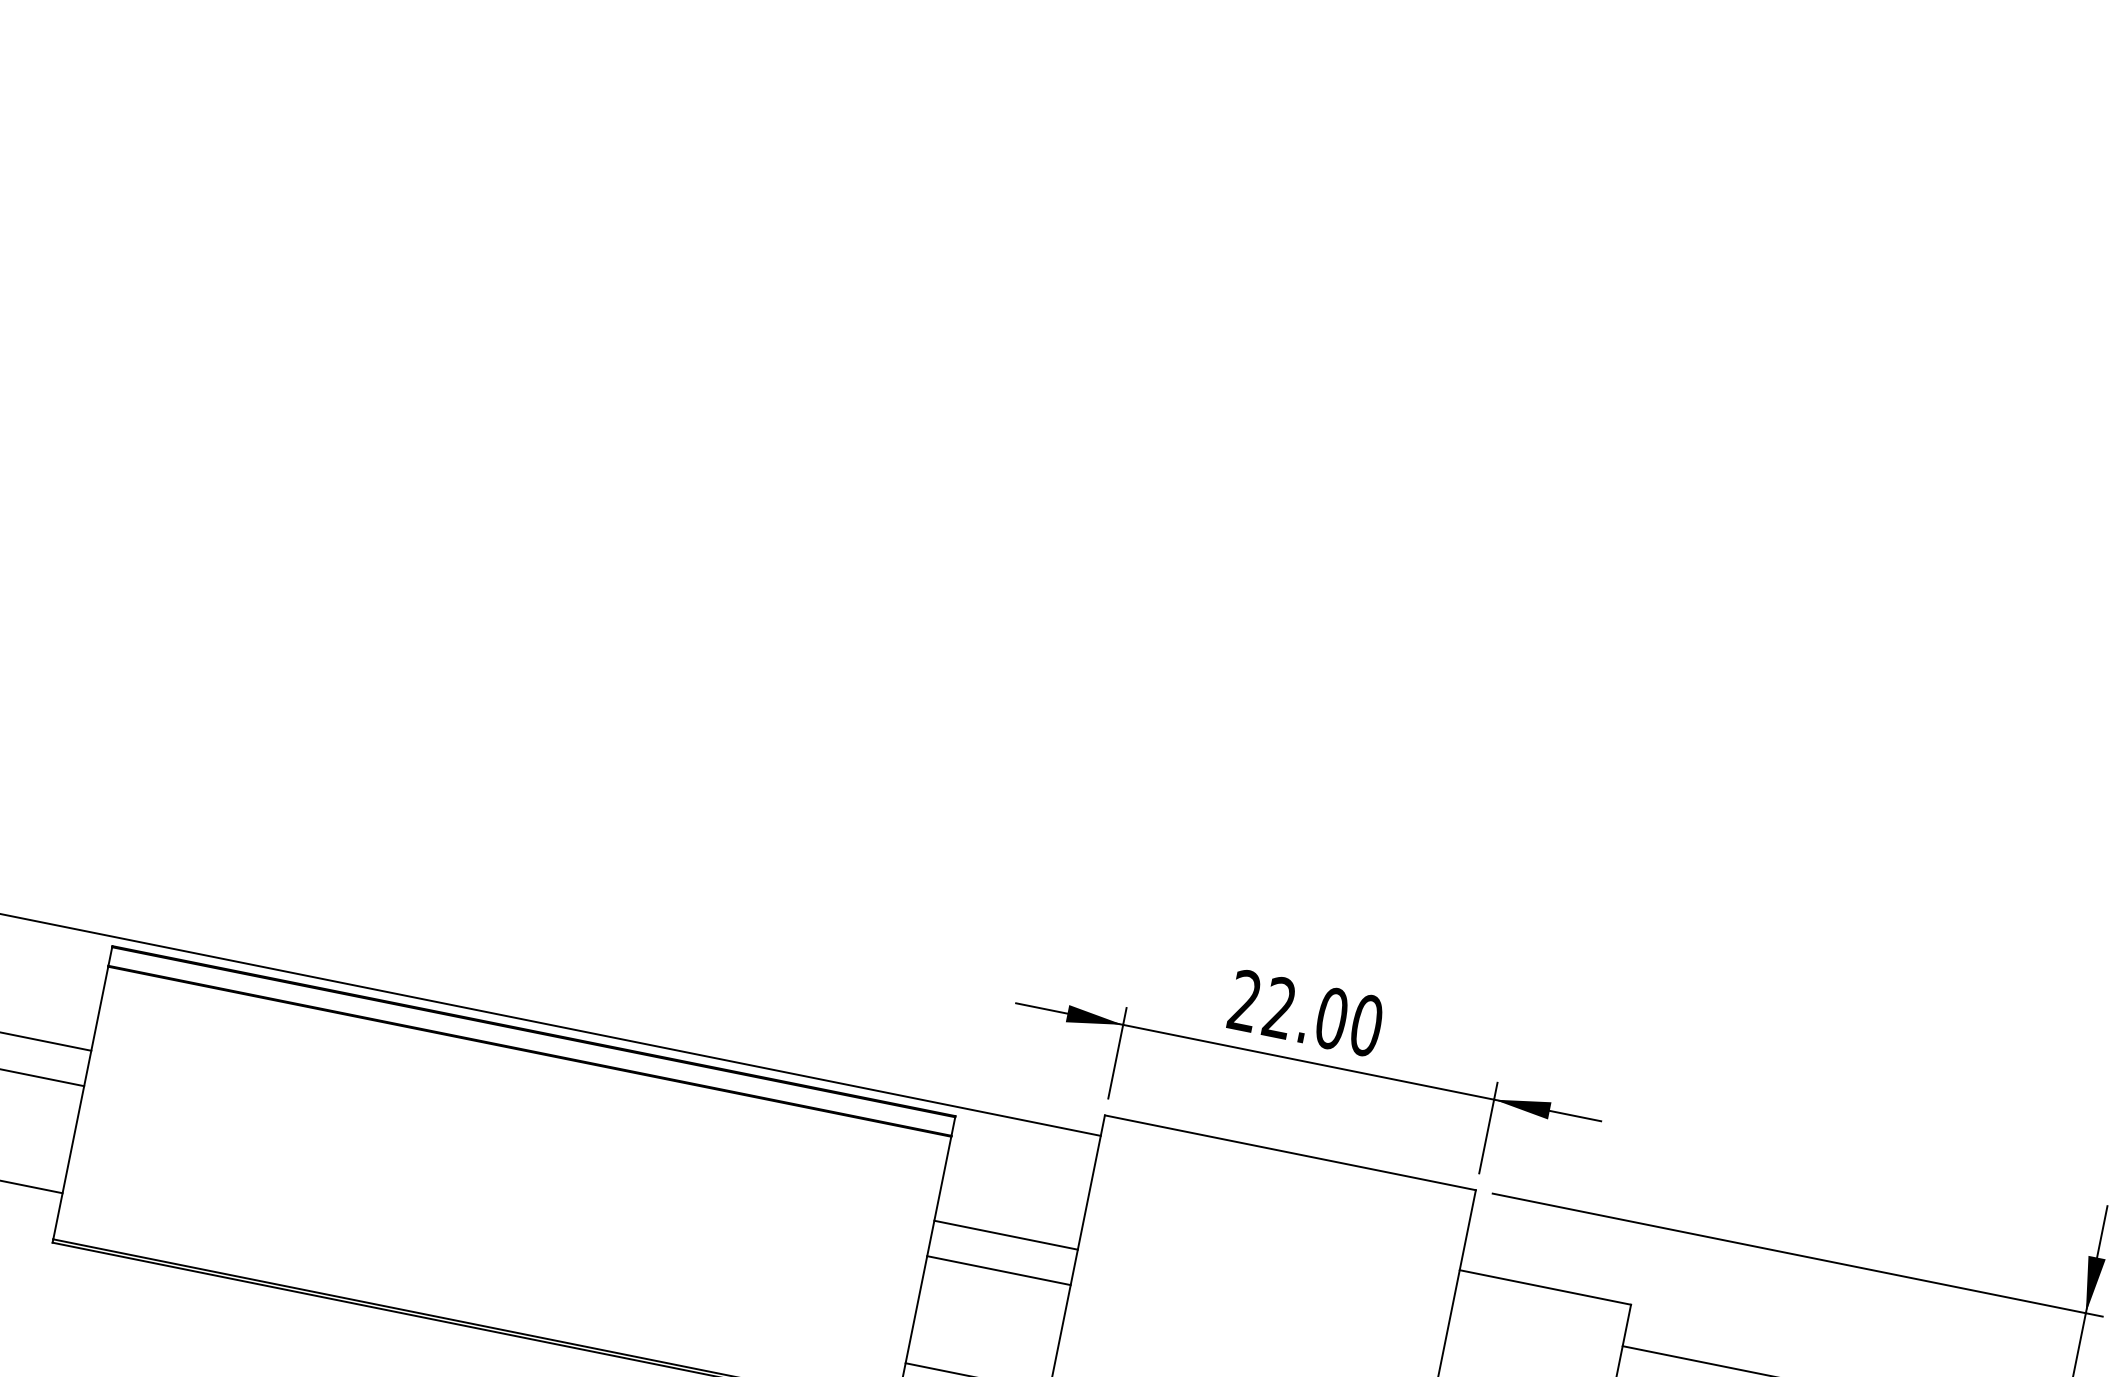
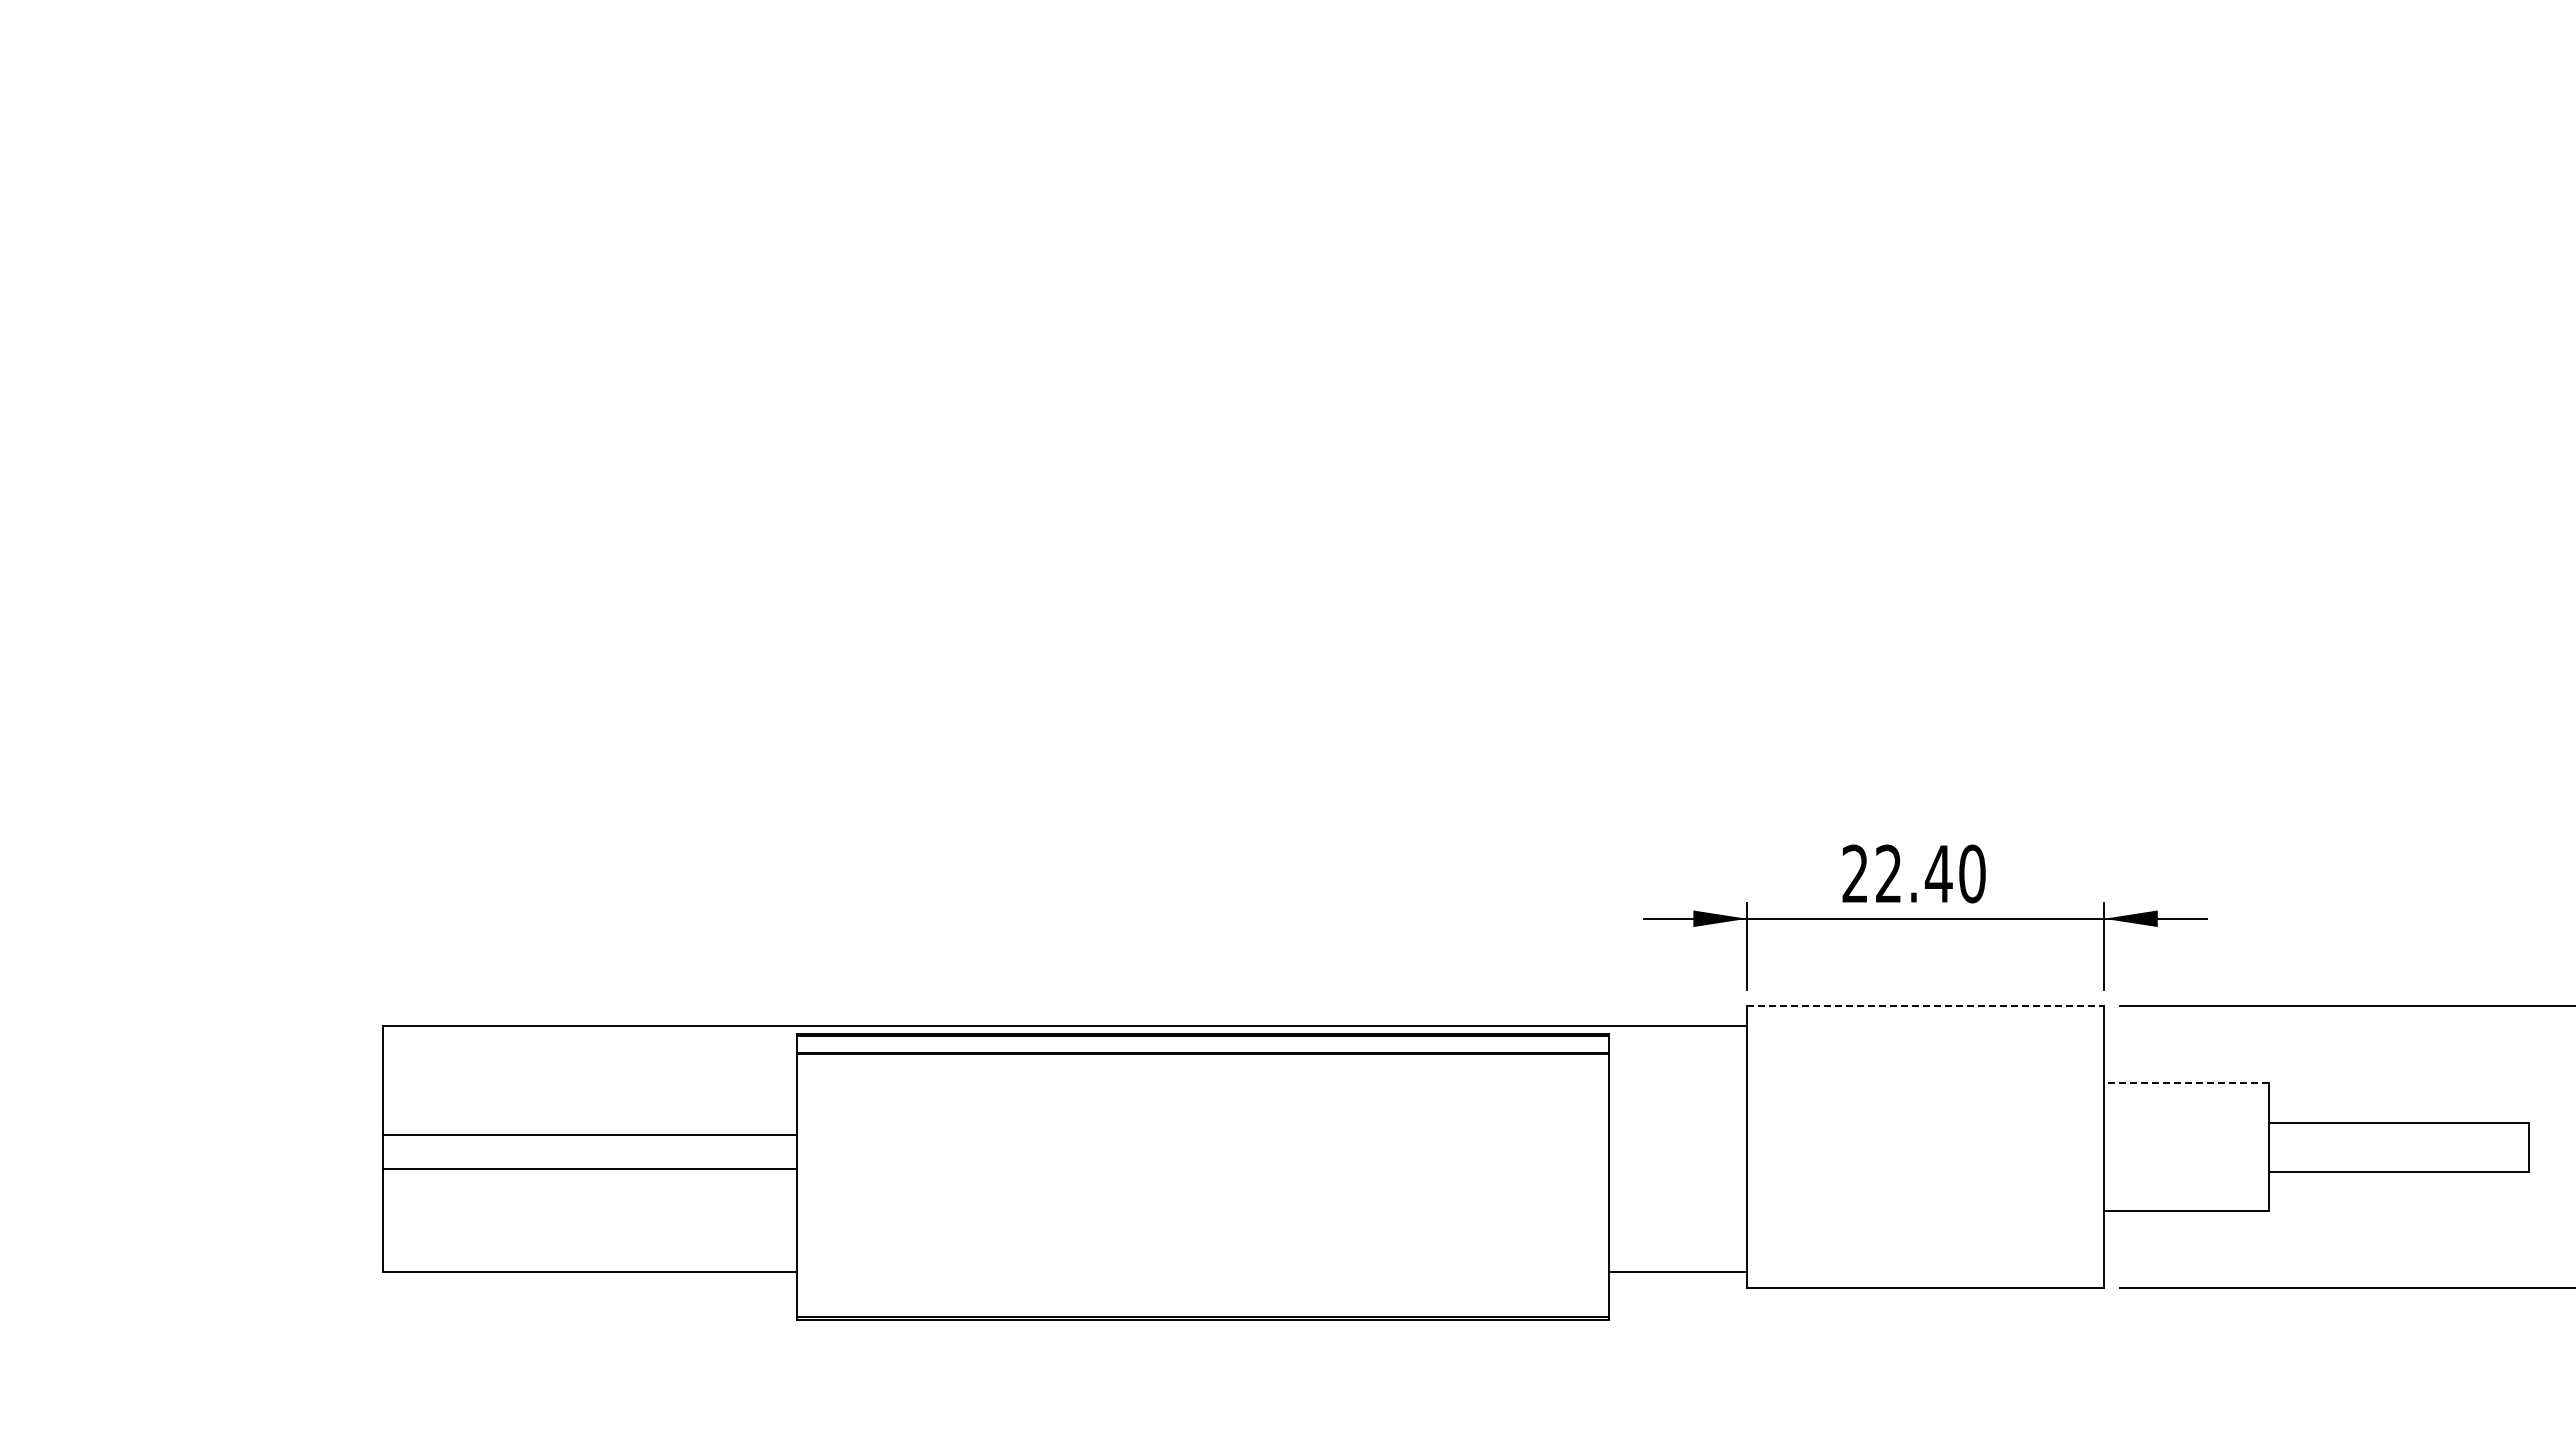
text: (1331, 1017) -> (1938, 873), 22.00 -> 22.40
line: (1290, 1152) -> (1925, 1005), solid -> dashed
line: (1005, 1235) -> (1677, 1135), removed
line: (998, 1270) -> (1677, 1169), removed
line: (1545, 1286) -> (2186, 1082), solid -> dashed

